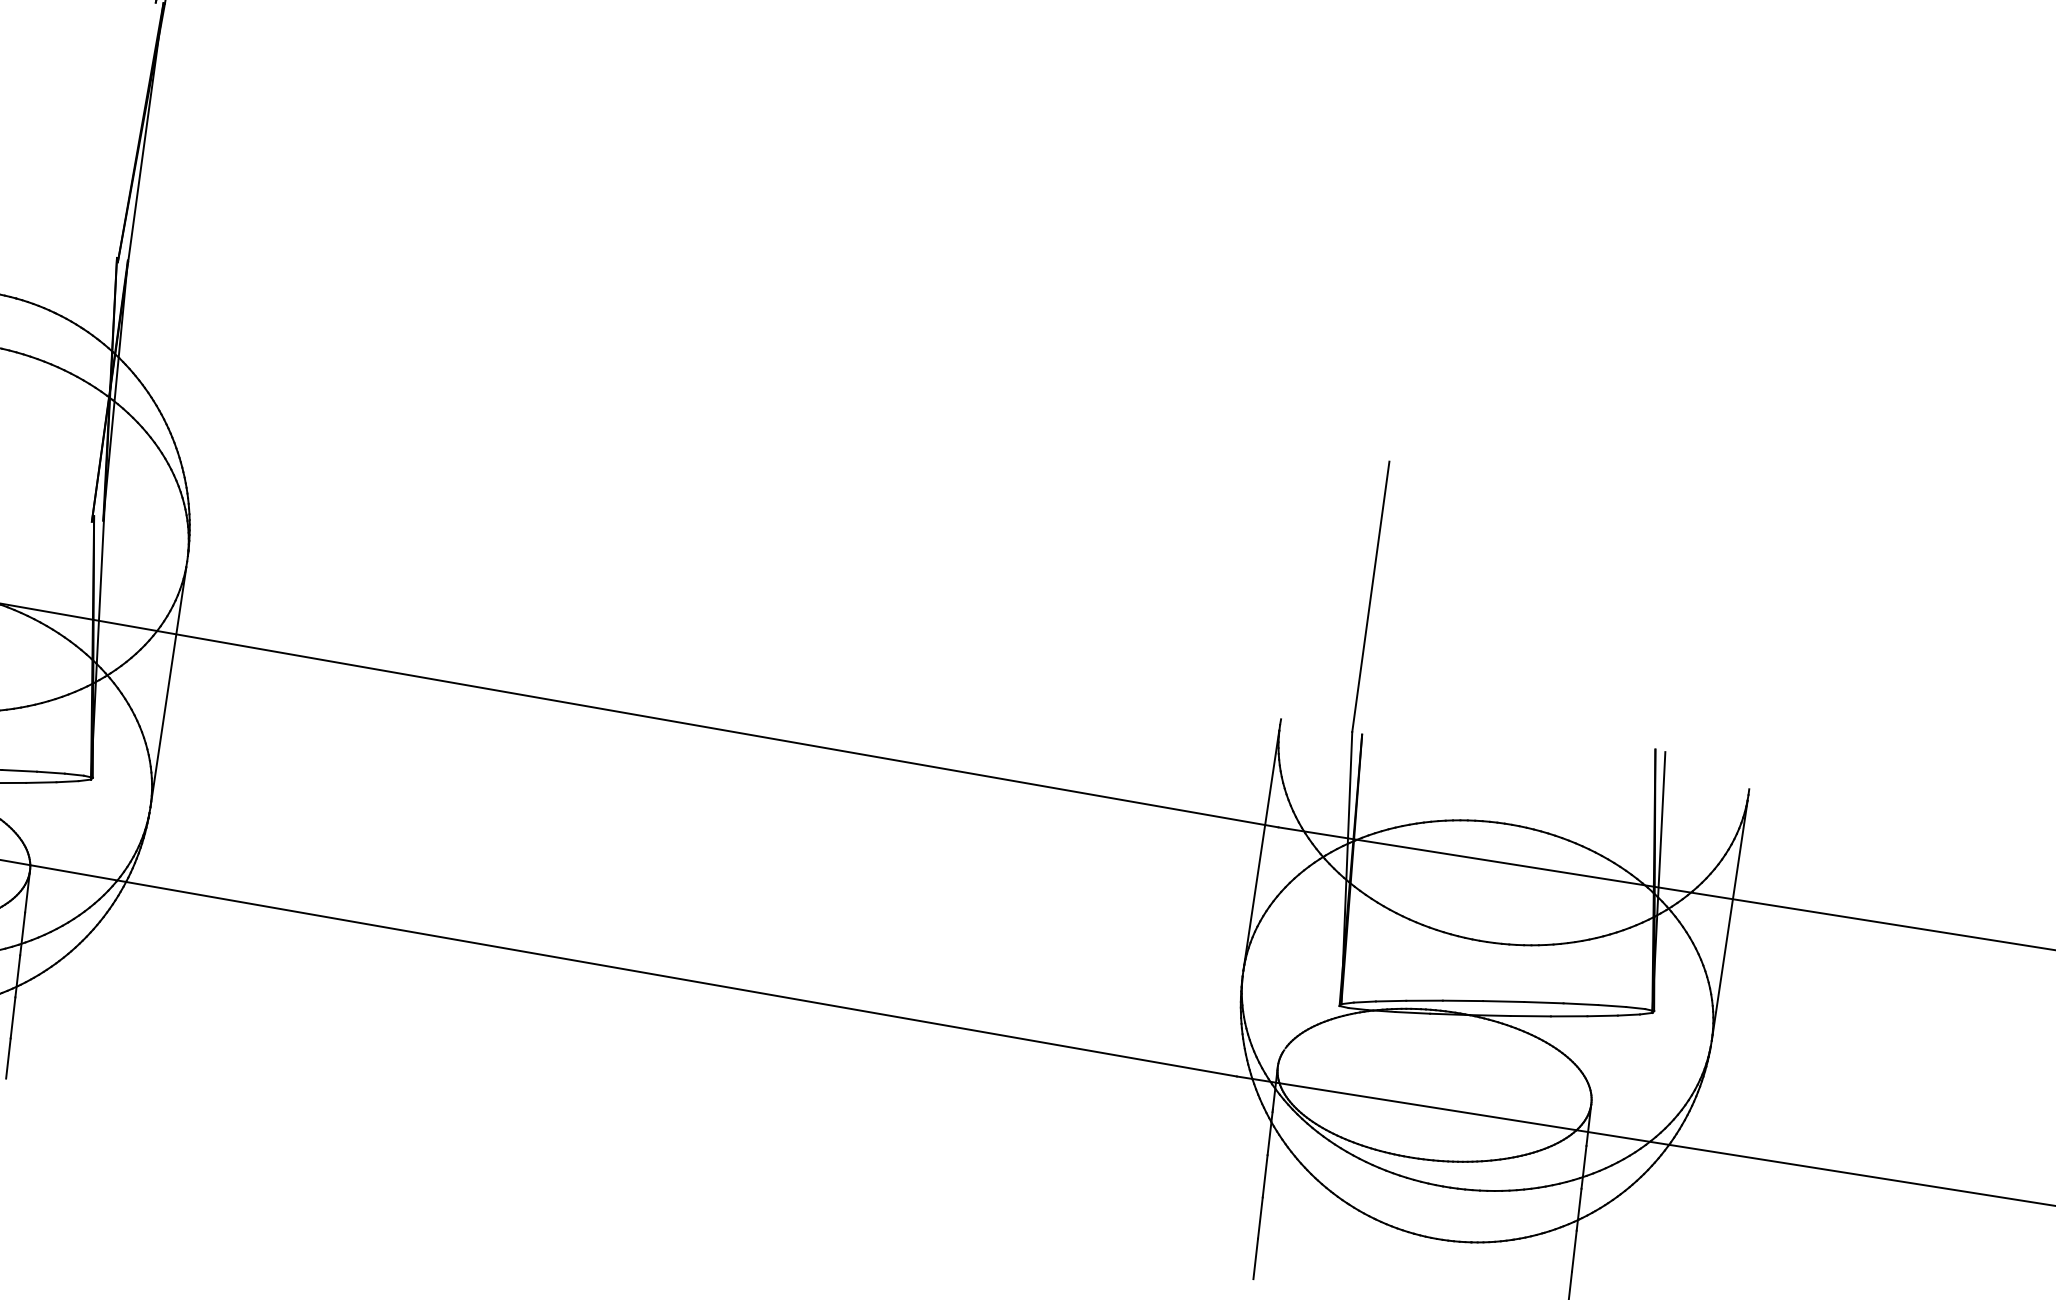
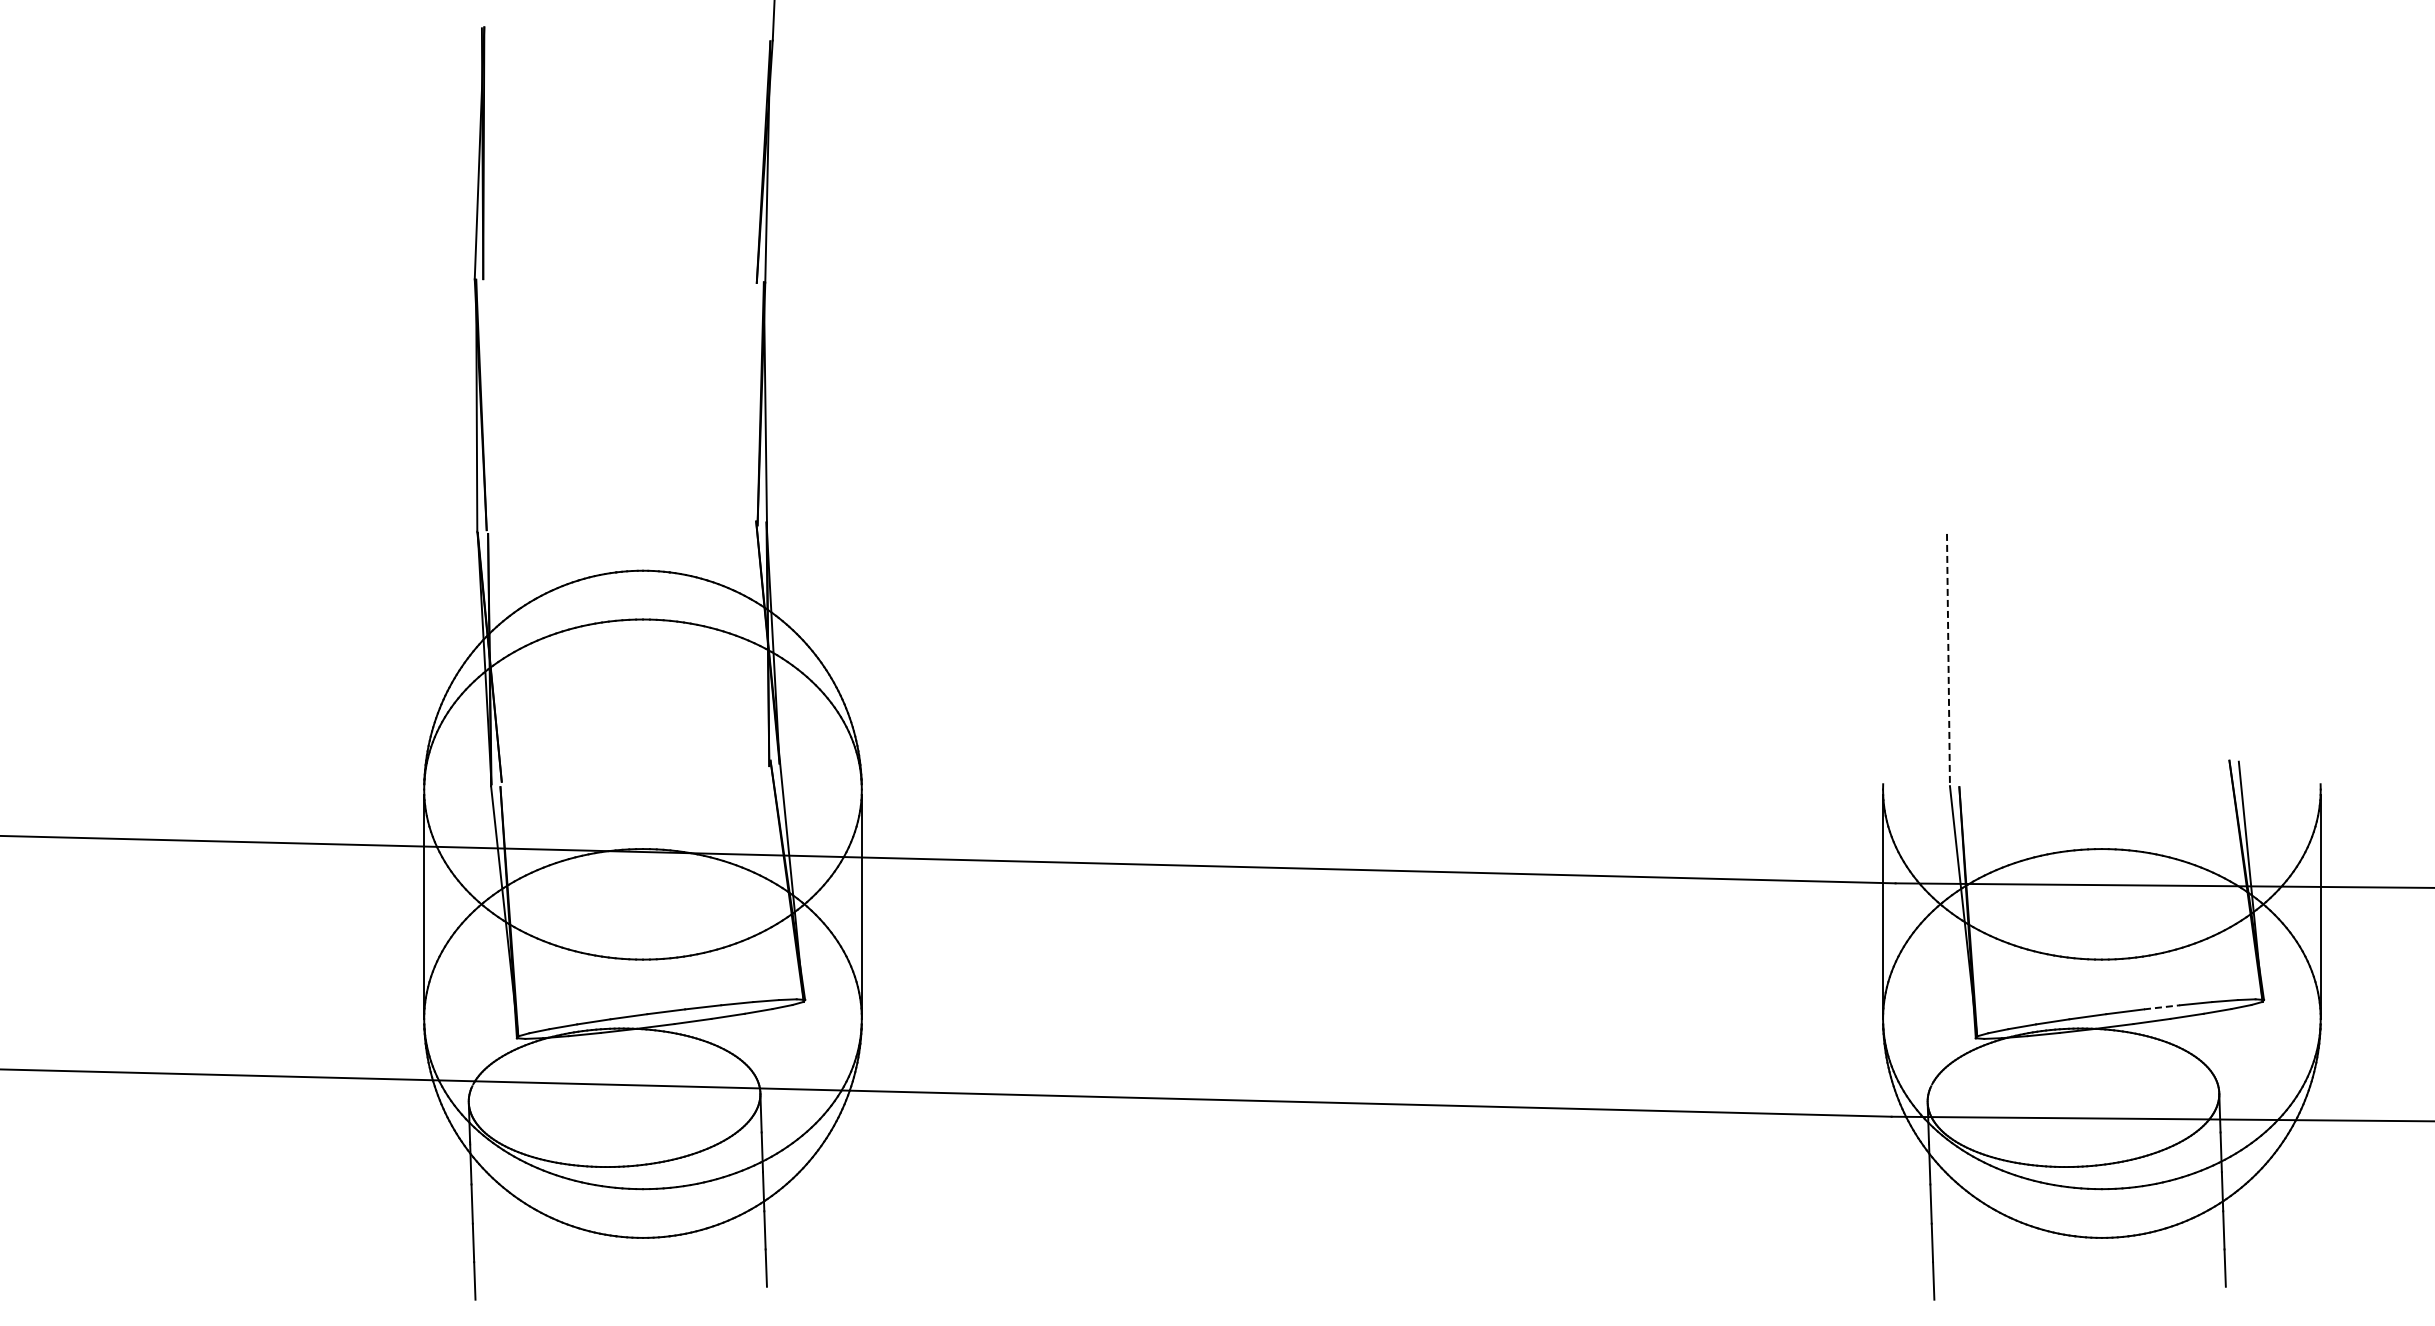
line: (1370, 597) -> (1948, 660), solid -> dashed
line: (1544, 1002) -> (2162, 1007), solid -> dashed

